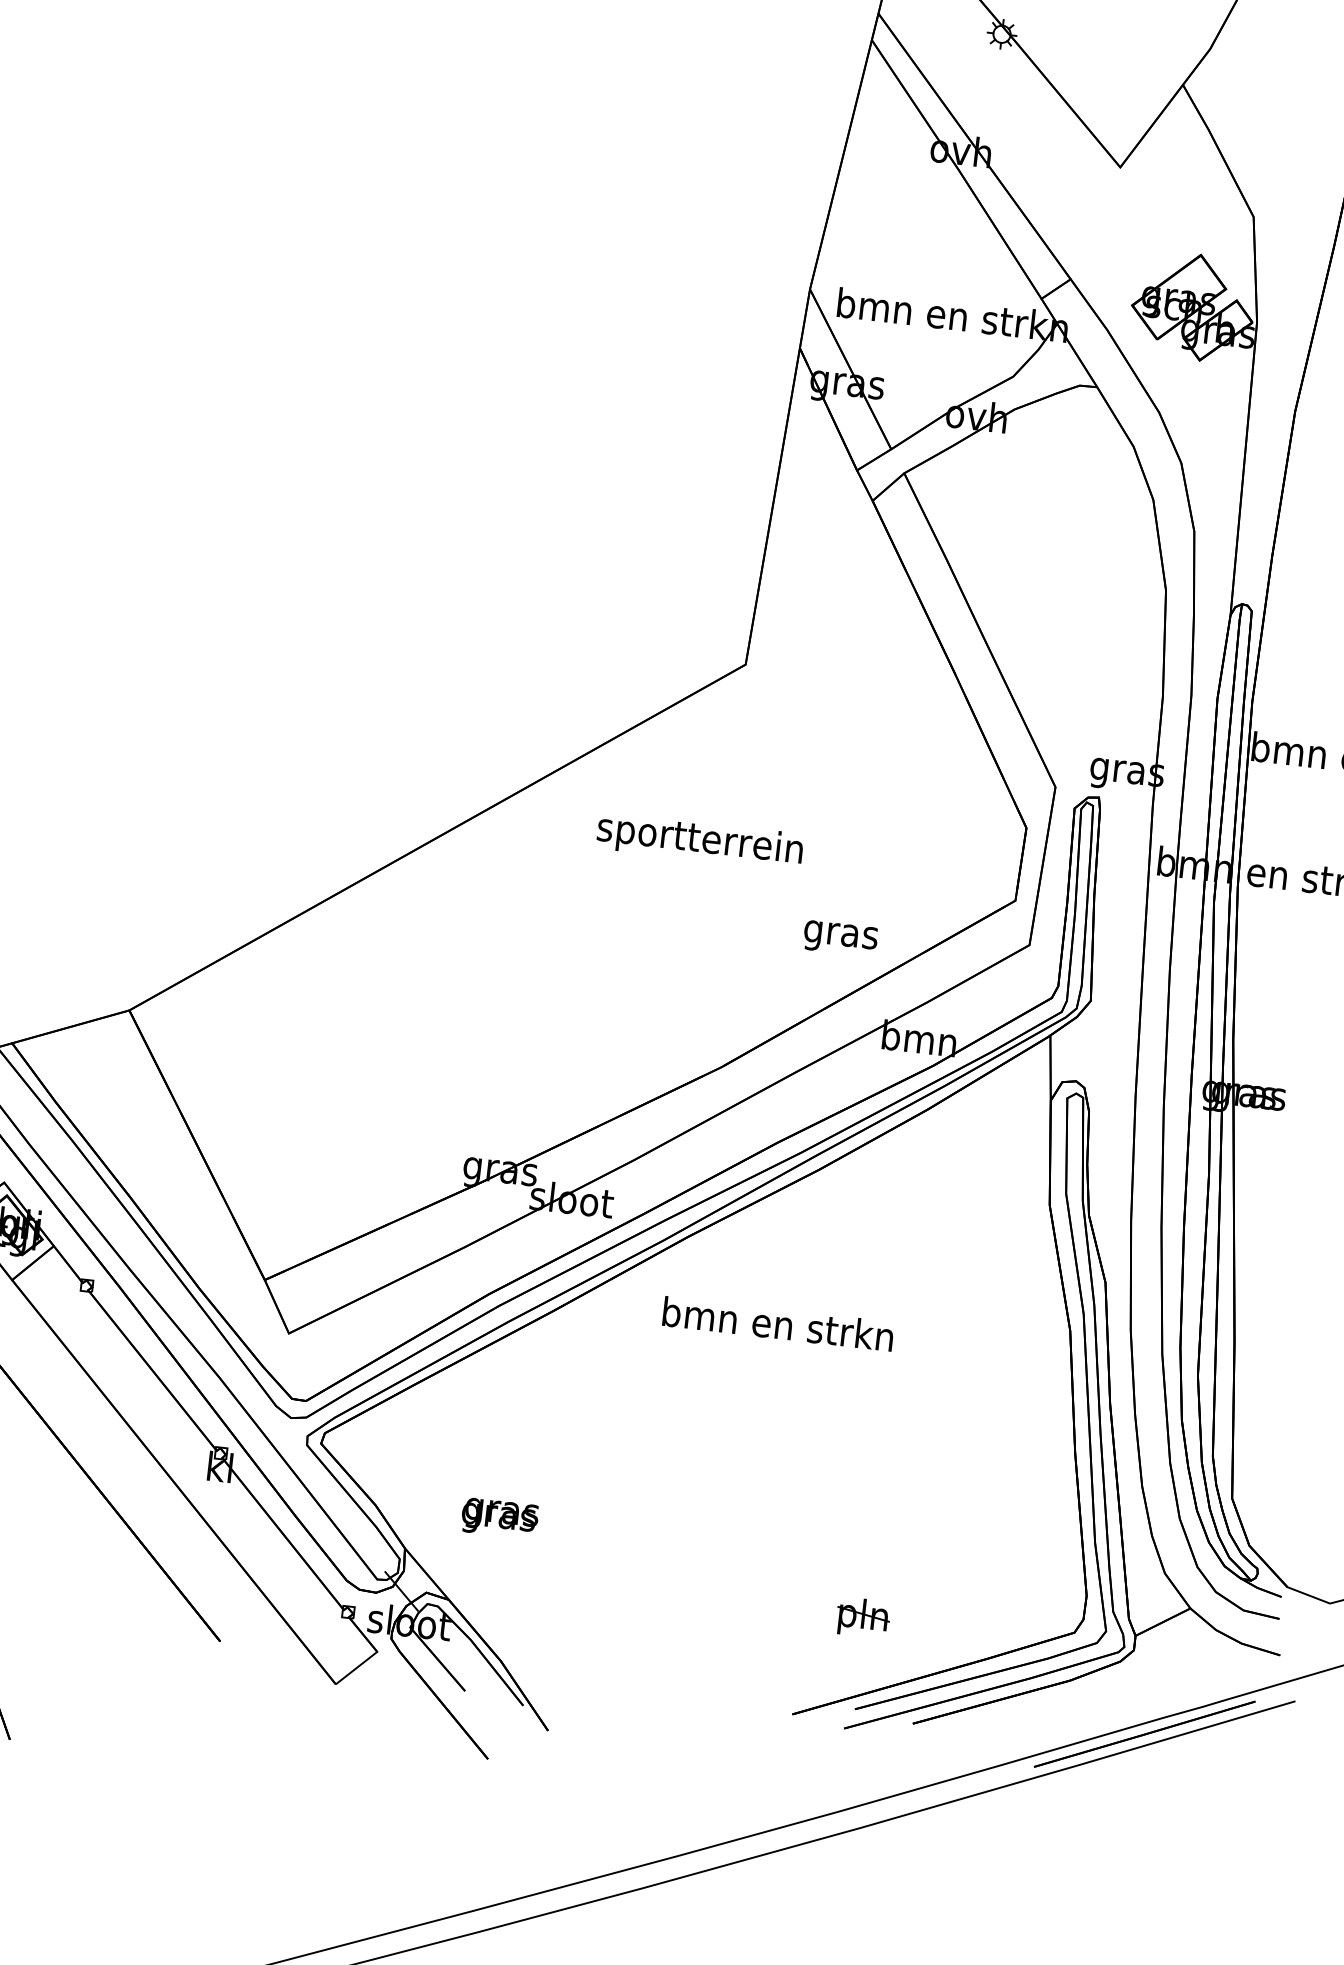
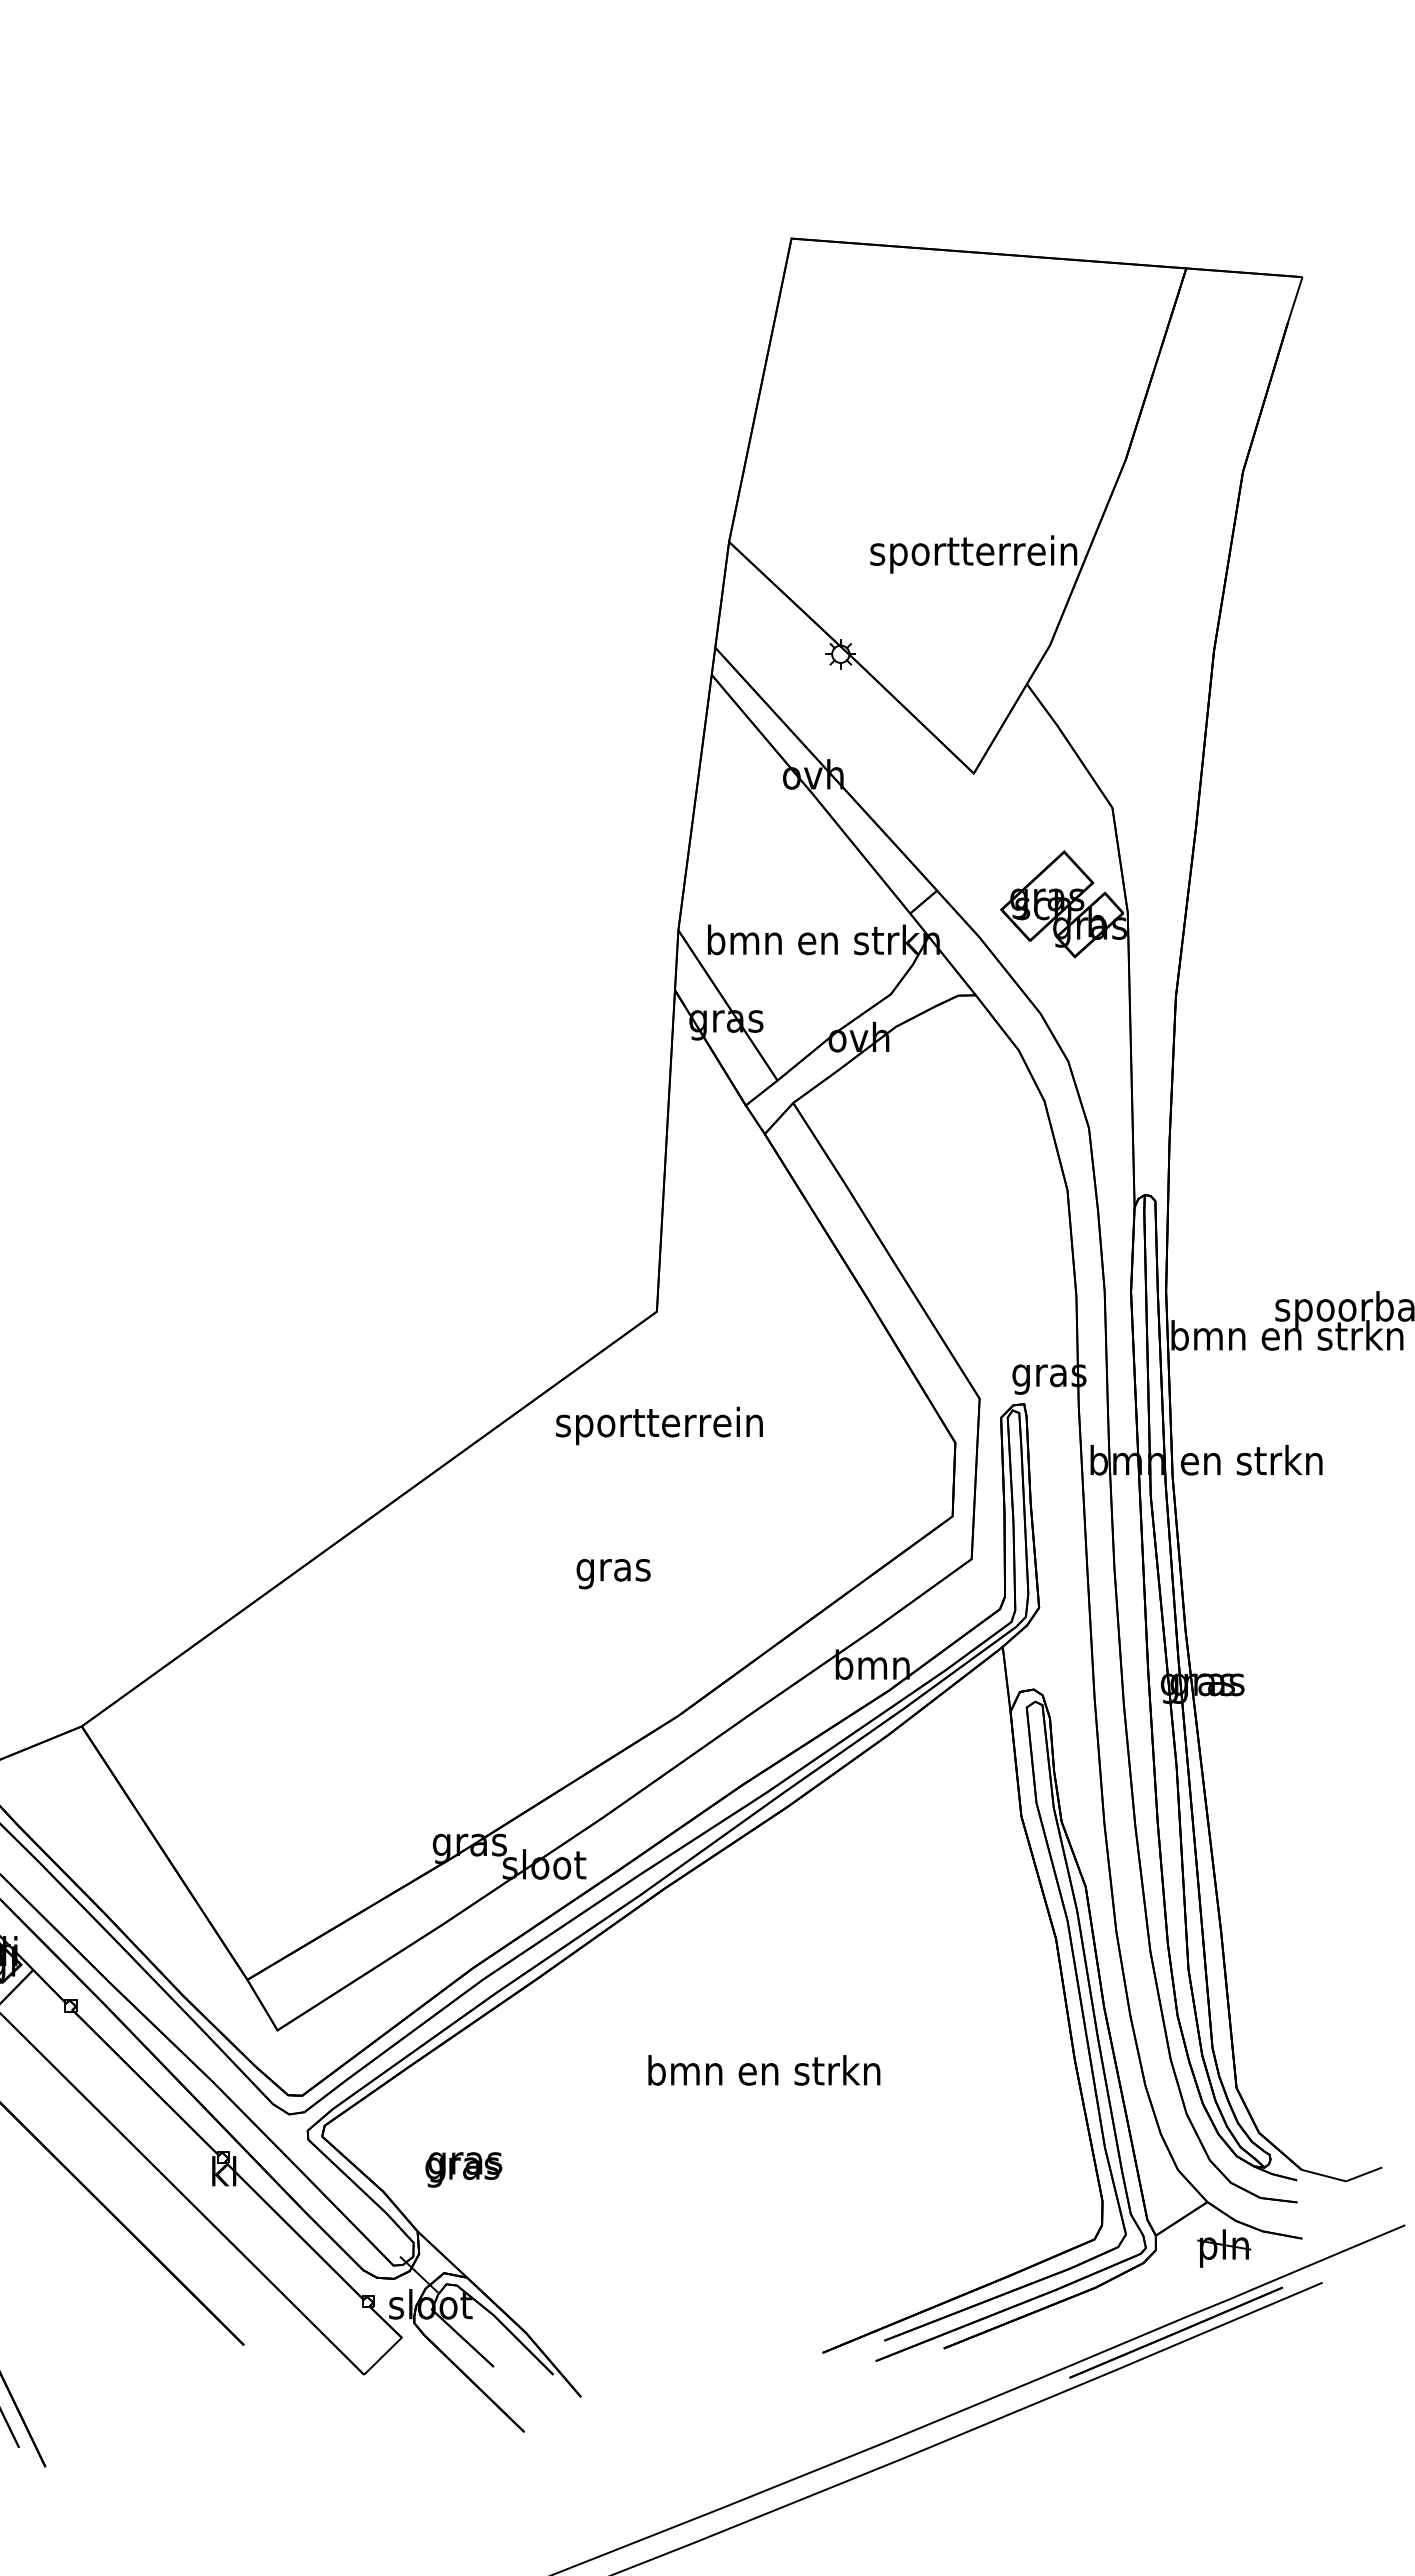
text: (700, 840) -> (659, 1425), moved
text: (840, 939) -> (613, 1574), moved
text: (778, 1324) -> (764, 2070), moved
text: (499, 1518) -> (463, 2169), moved
part: (863, 1617) -> (1224, 2248), moved

